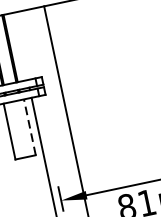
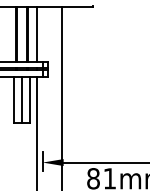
line: (20, 46) -> (36, 34), added
line: (30, 127) -> (30, 99), dashed -> solid
line: (19, 129) -> (21, 99), added

